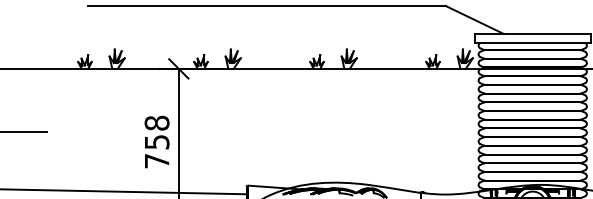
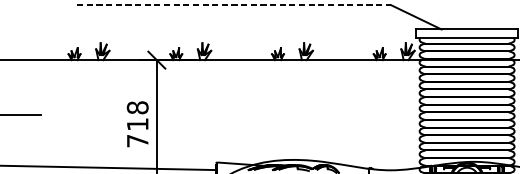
line: (266, 5) -> (233, 4), solid -> dashed
text: (157, 142) -> (138, 124), 758 -> 718

